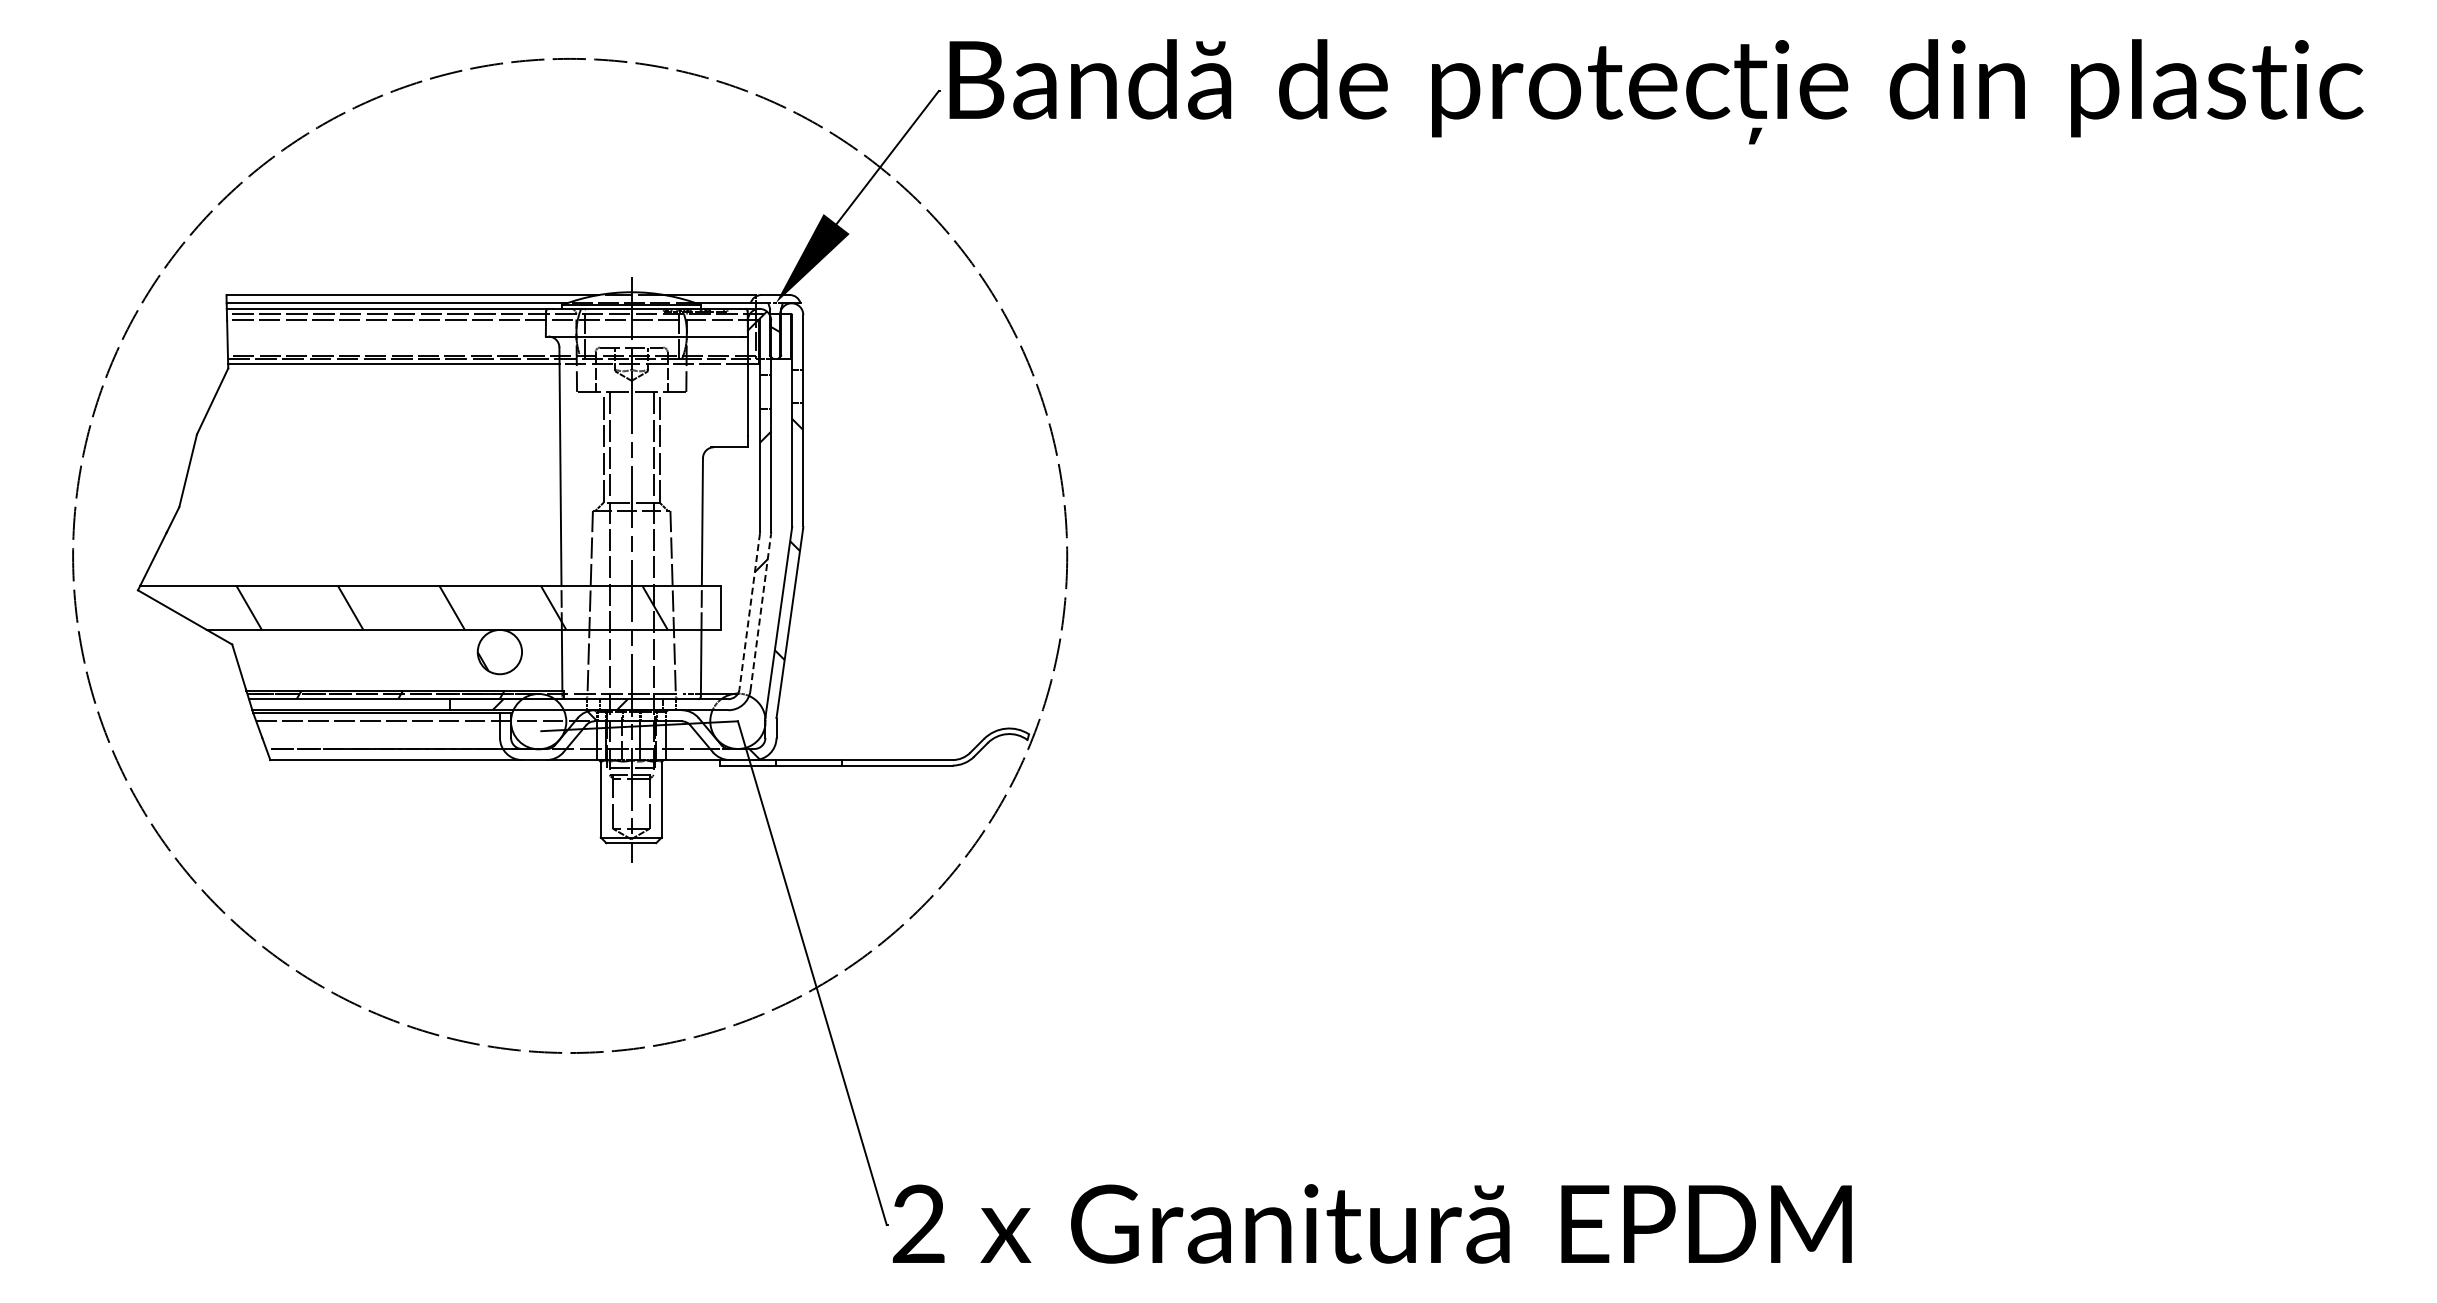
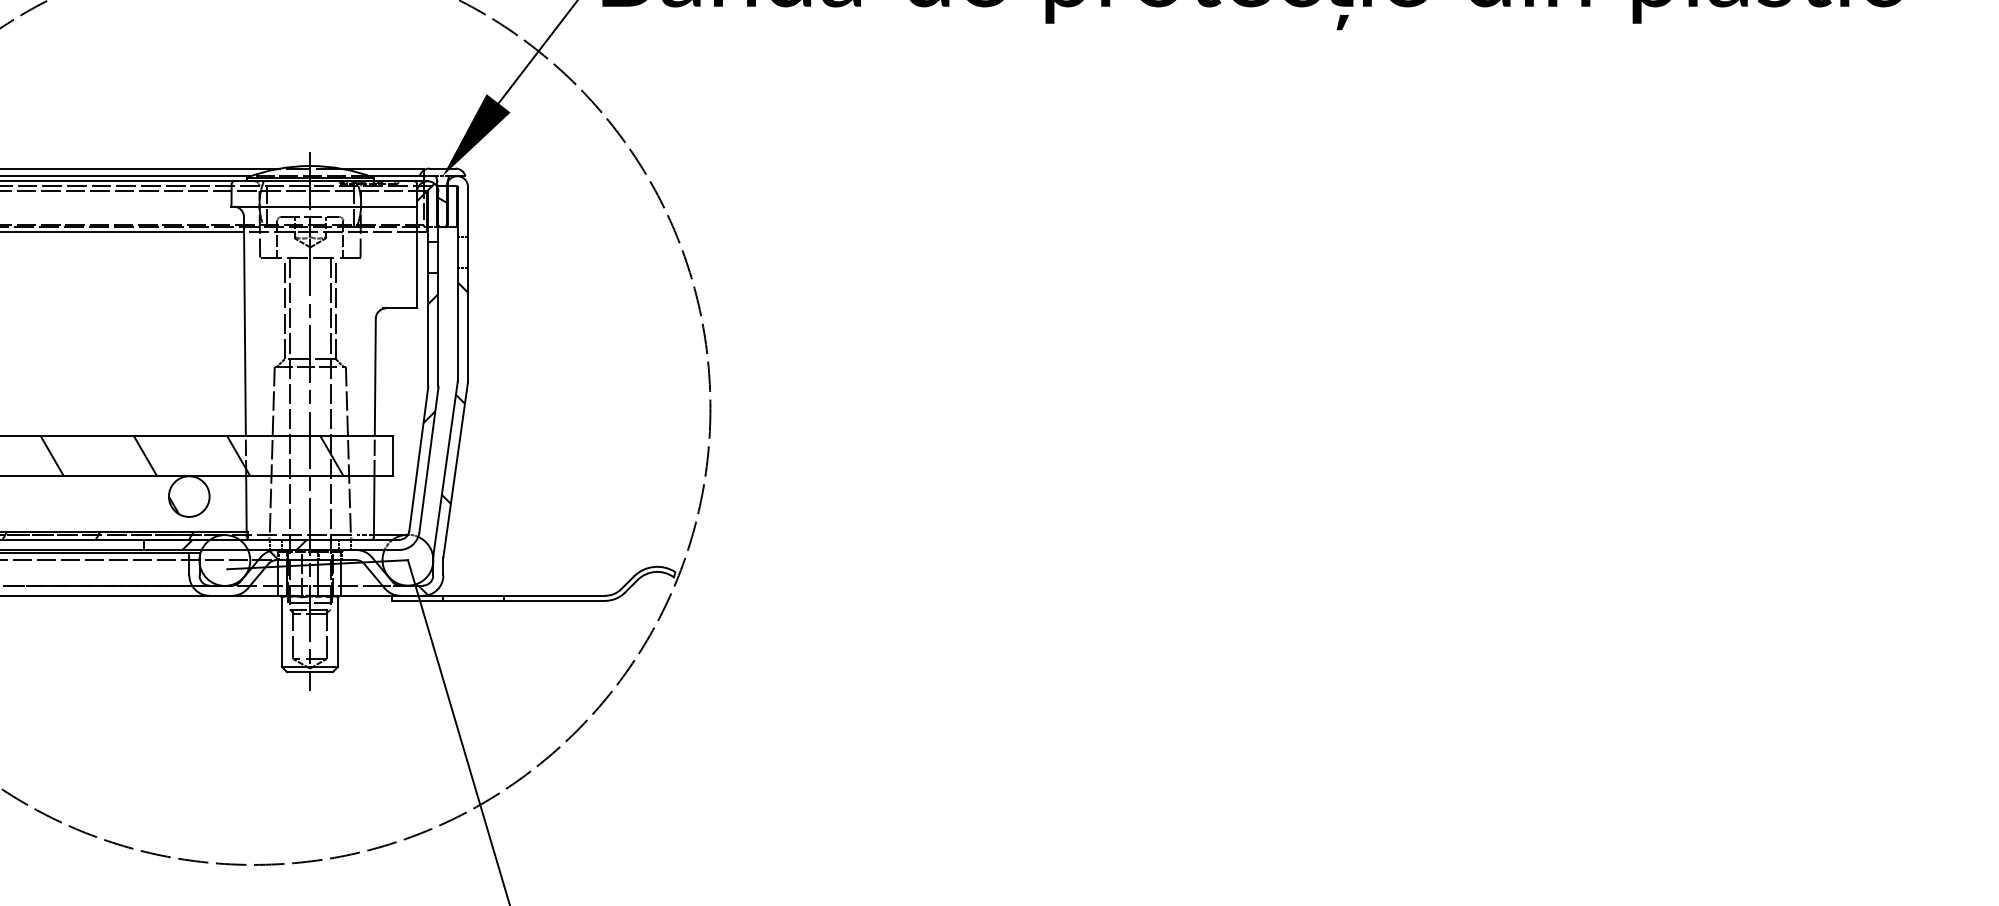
line: (749, 611) -> (418, 459), dashed -> solid
line: (760, 612) -> (428, 460), dashed -> solid

